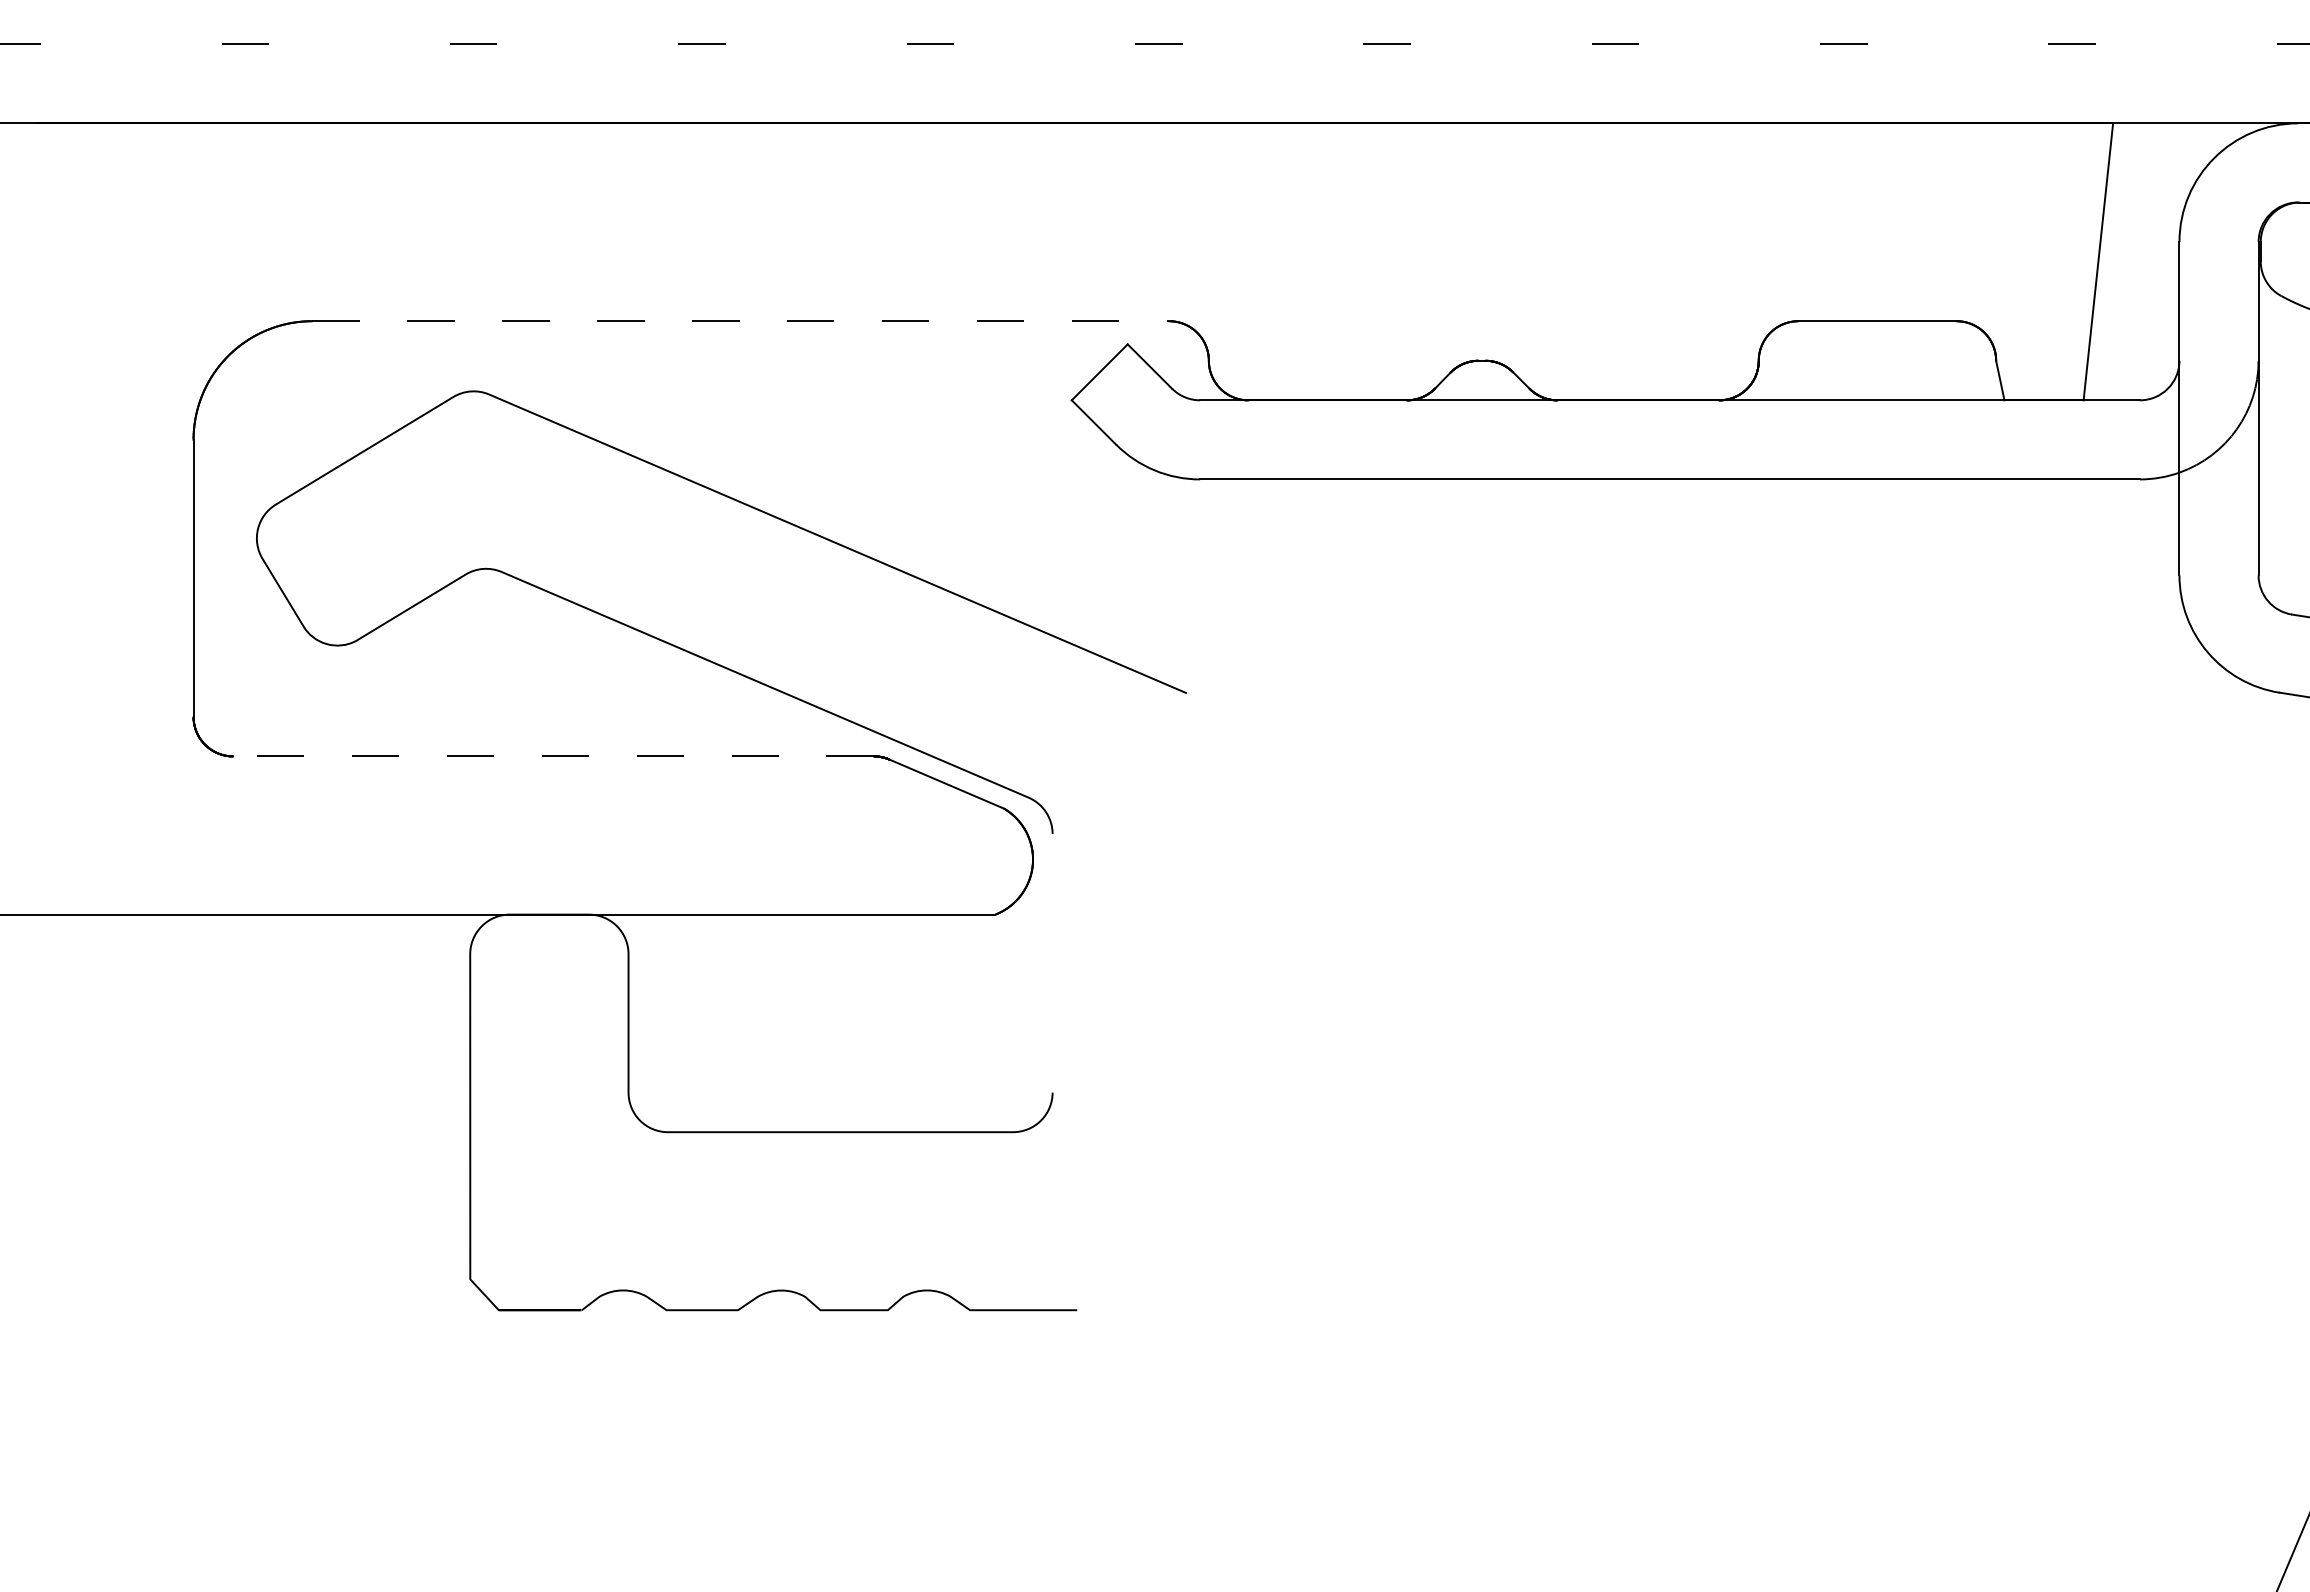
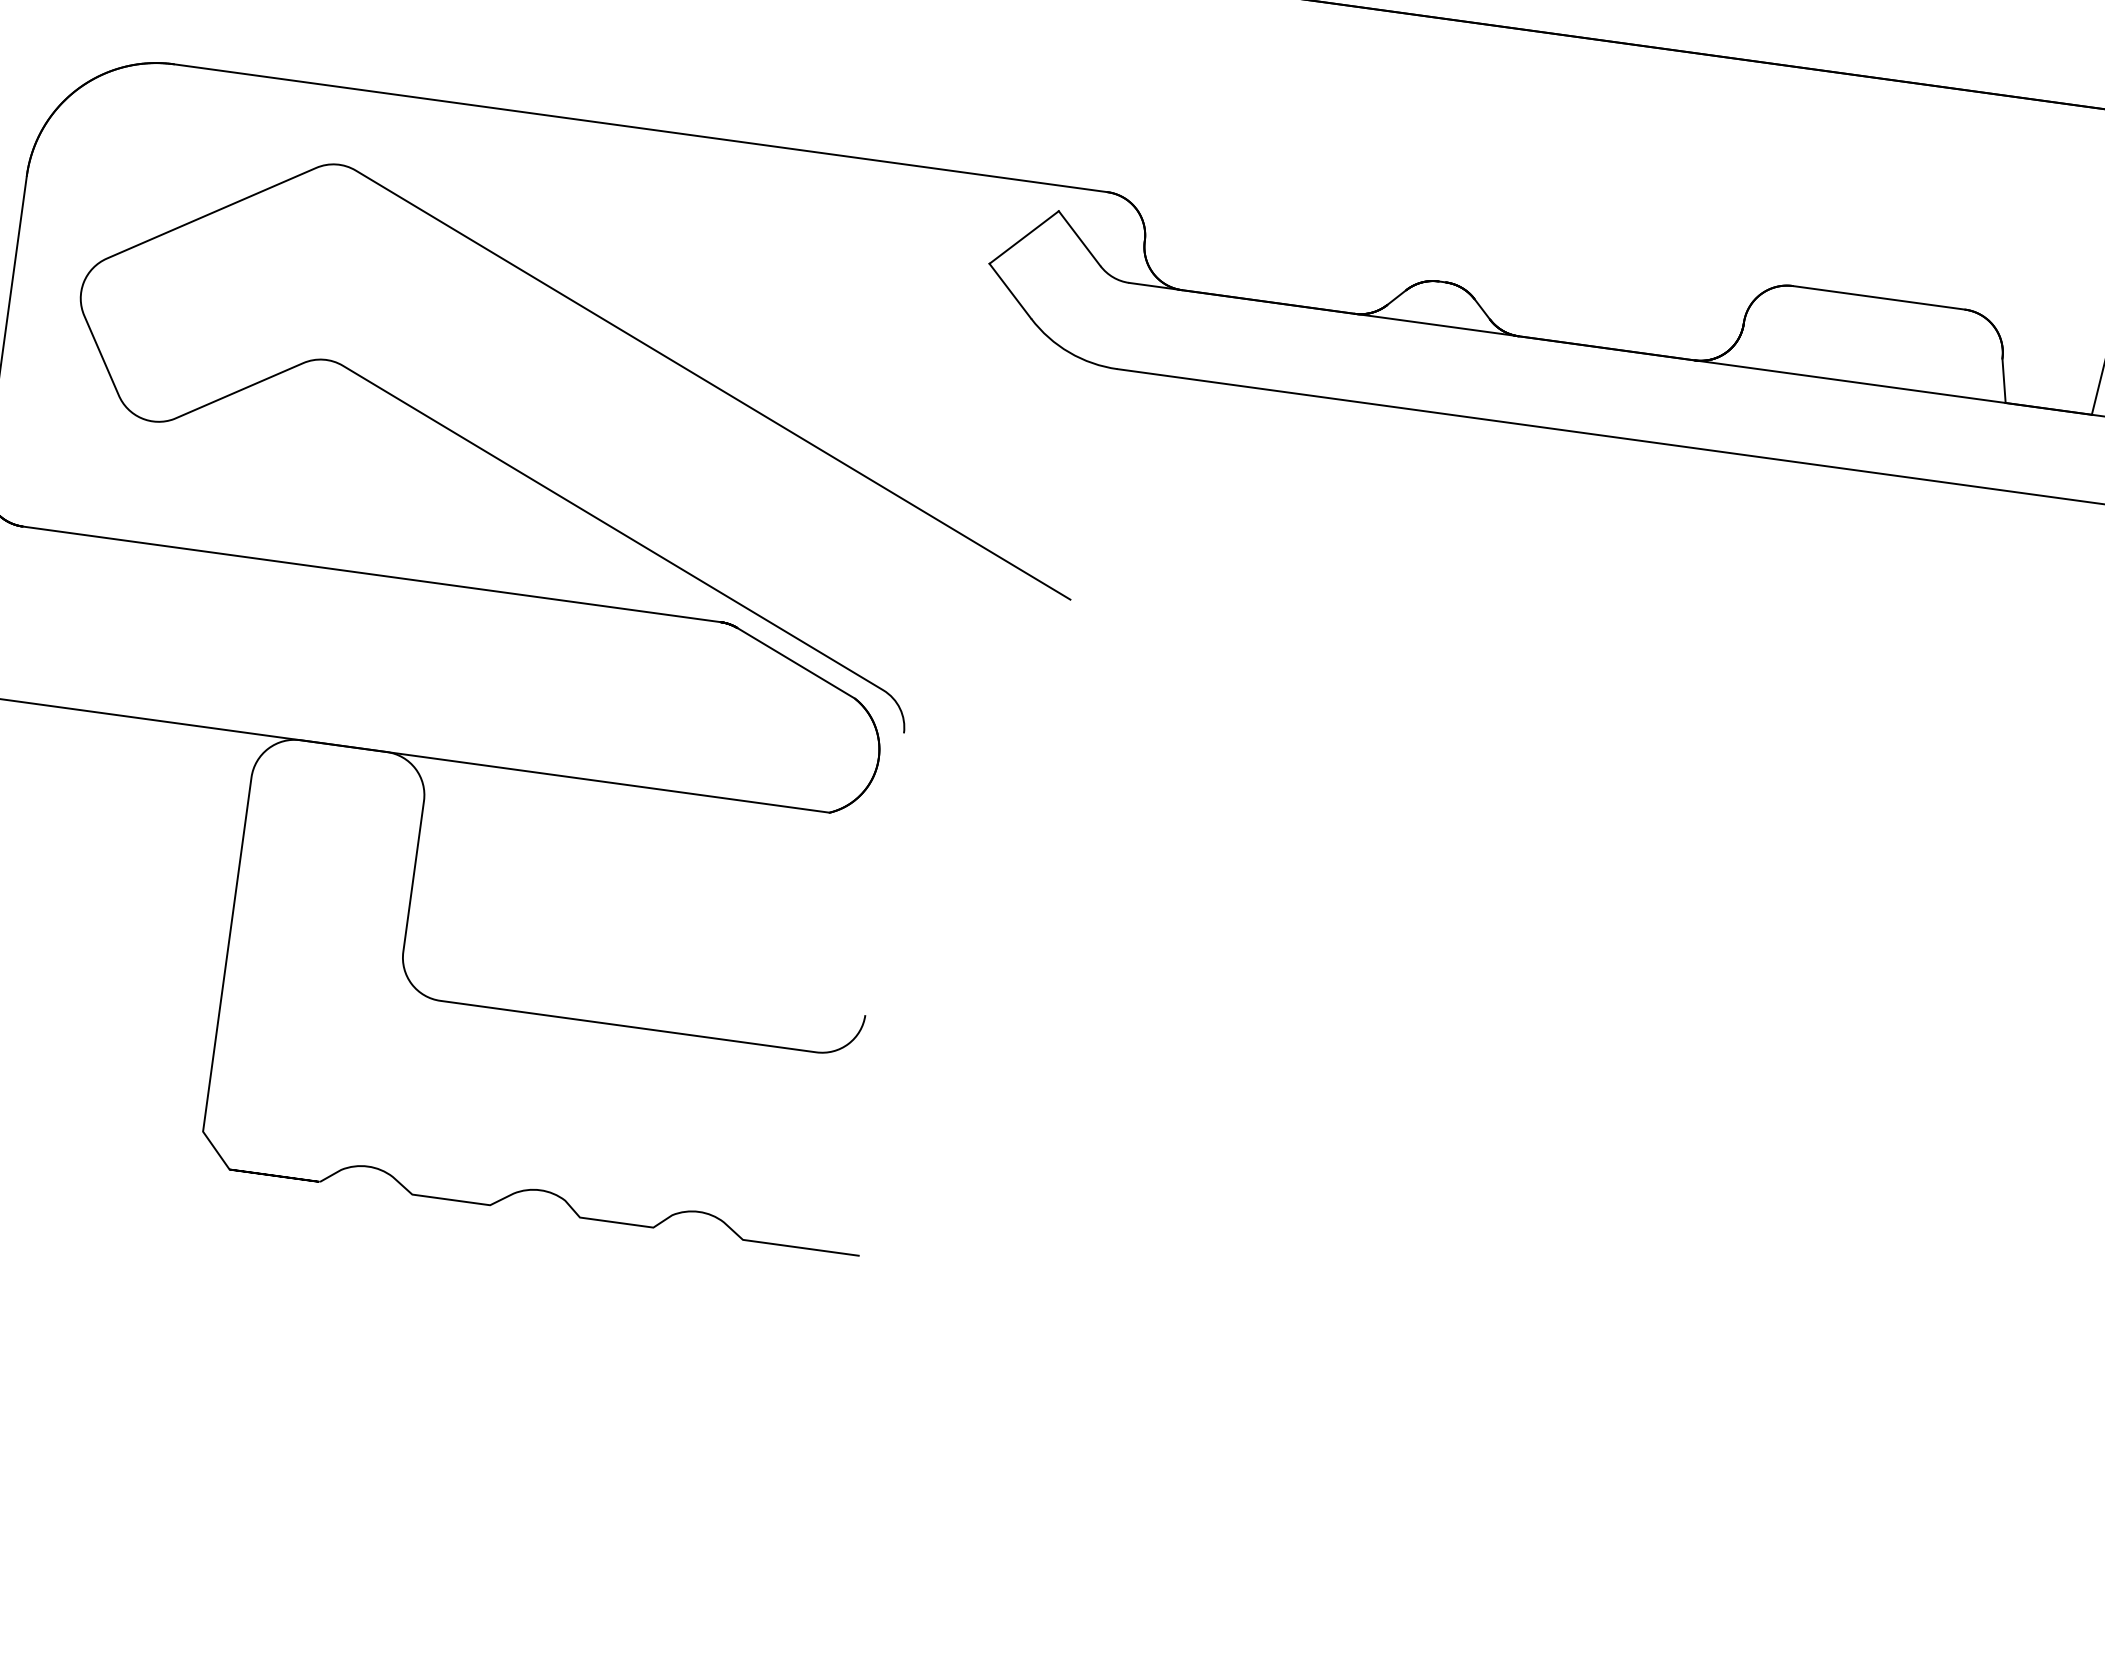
line: (740, 321) -> (640, 128), dashed -> solid
line: (553, 756) -> (371, 574), dashed -> solid

